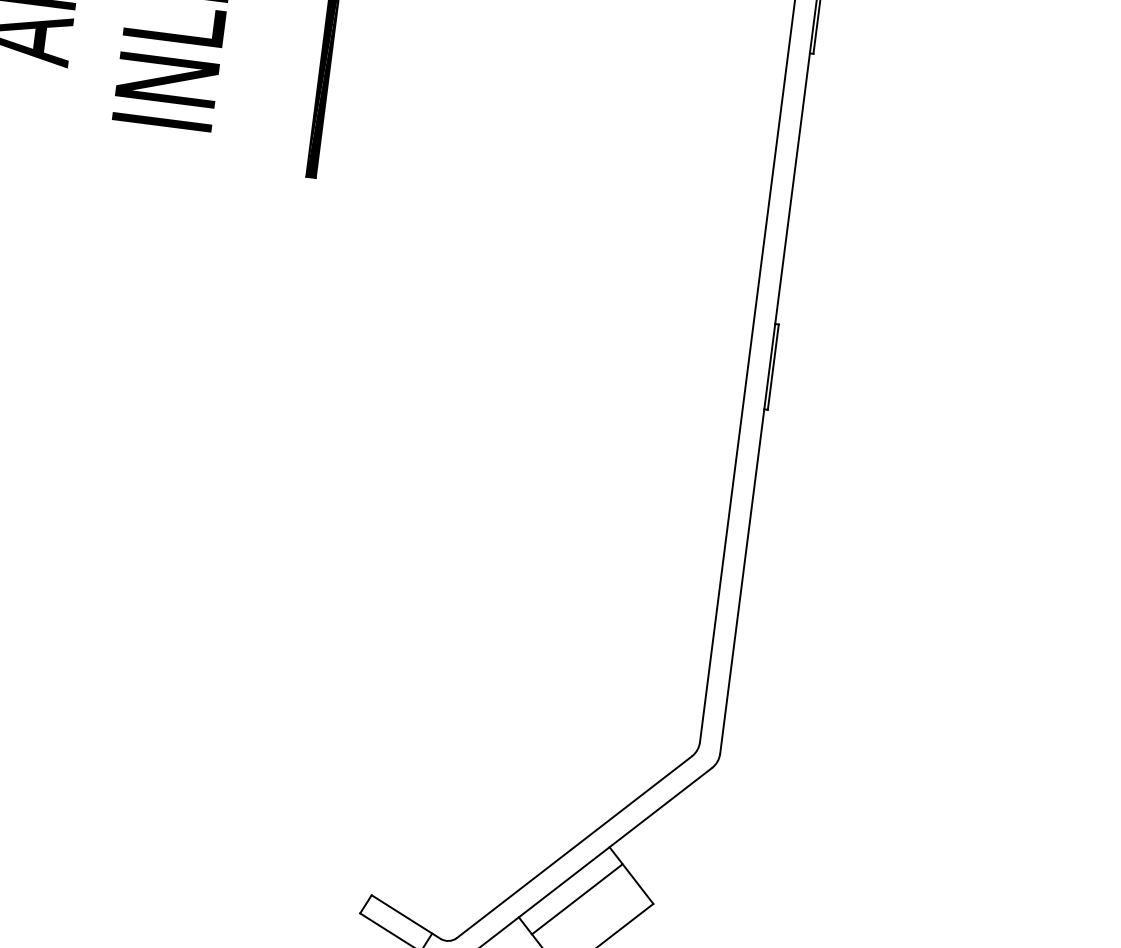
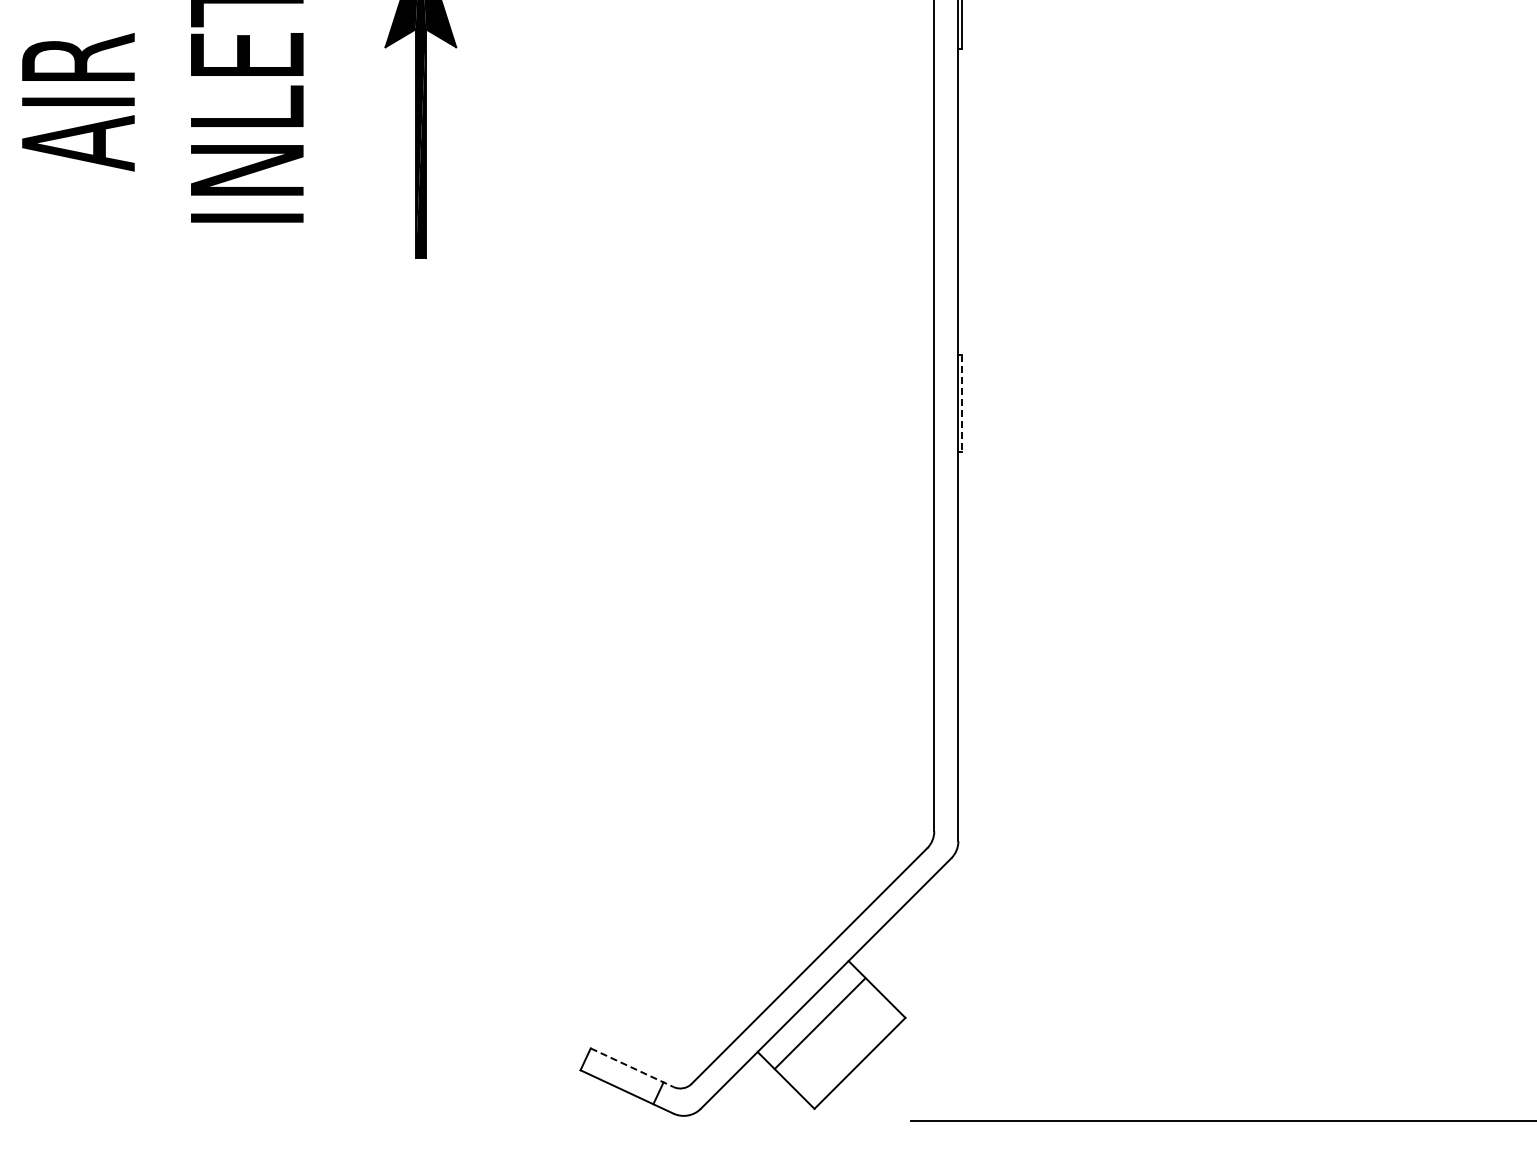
line: (773, 367) -> (962, 403), solid -> dashed
line: (406, 916) -> (632, 1067), solid -> dashed

